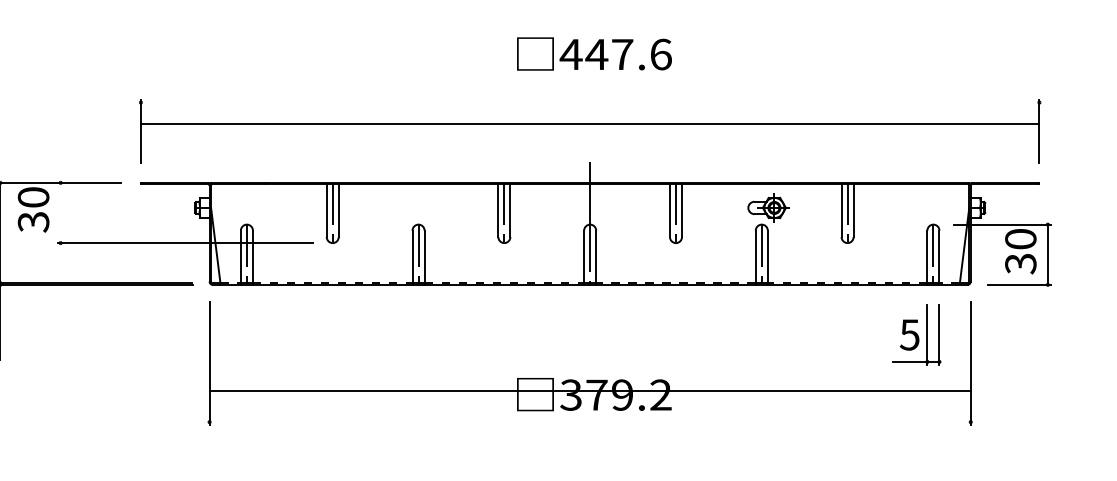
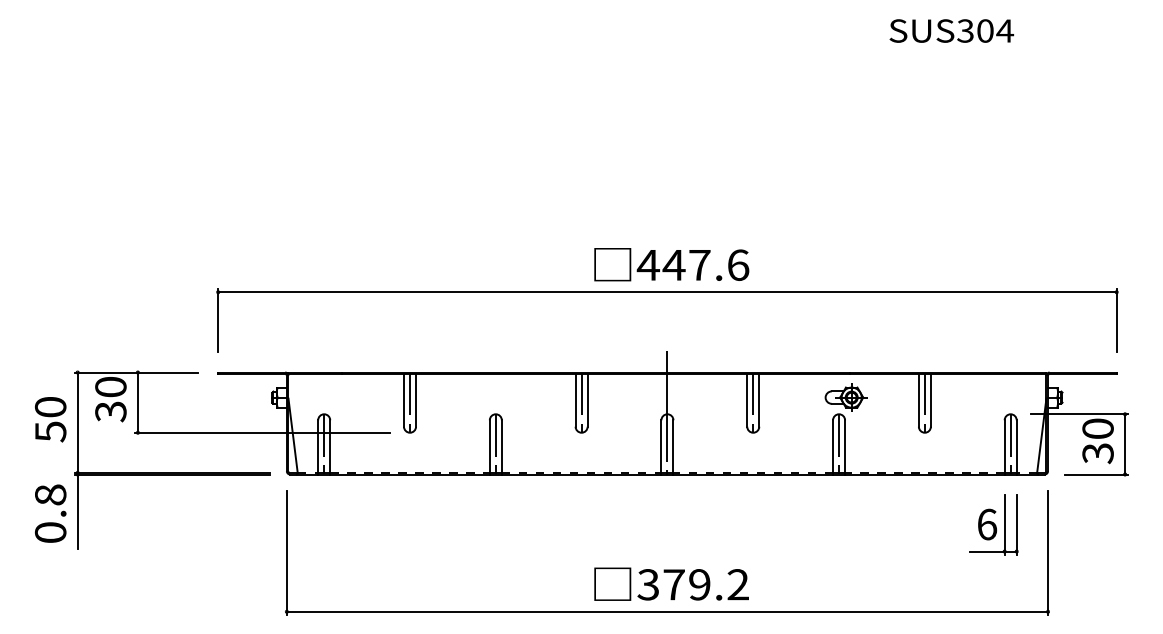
text: (594, 53) -> (671, 264), moved
line: (590, 123) -> (667, 292), moved
line: (60, 212) -> (137, 402), added
text: (910, 334) -> (987, 524), 5 -> 6
line: (590, 390) -> (667, 611), moved

